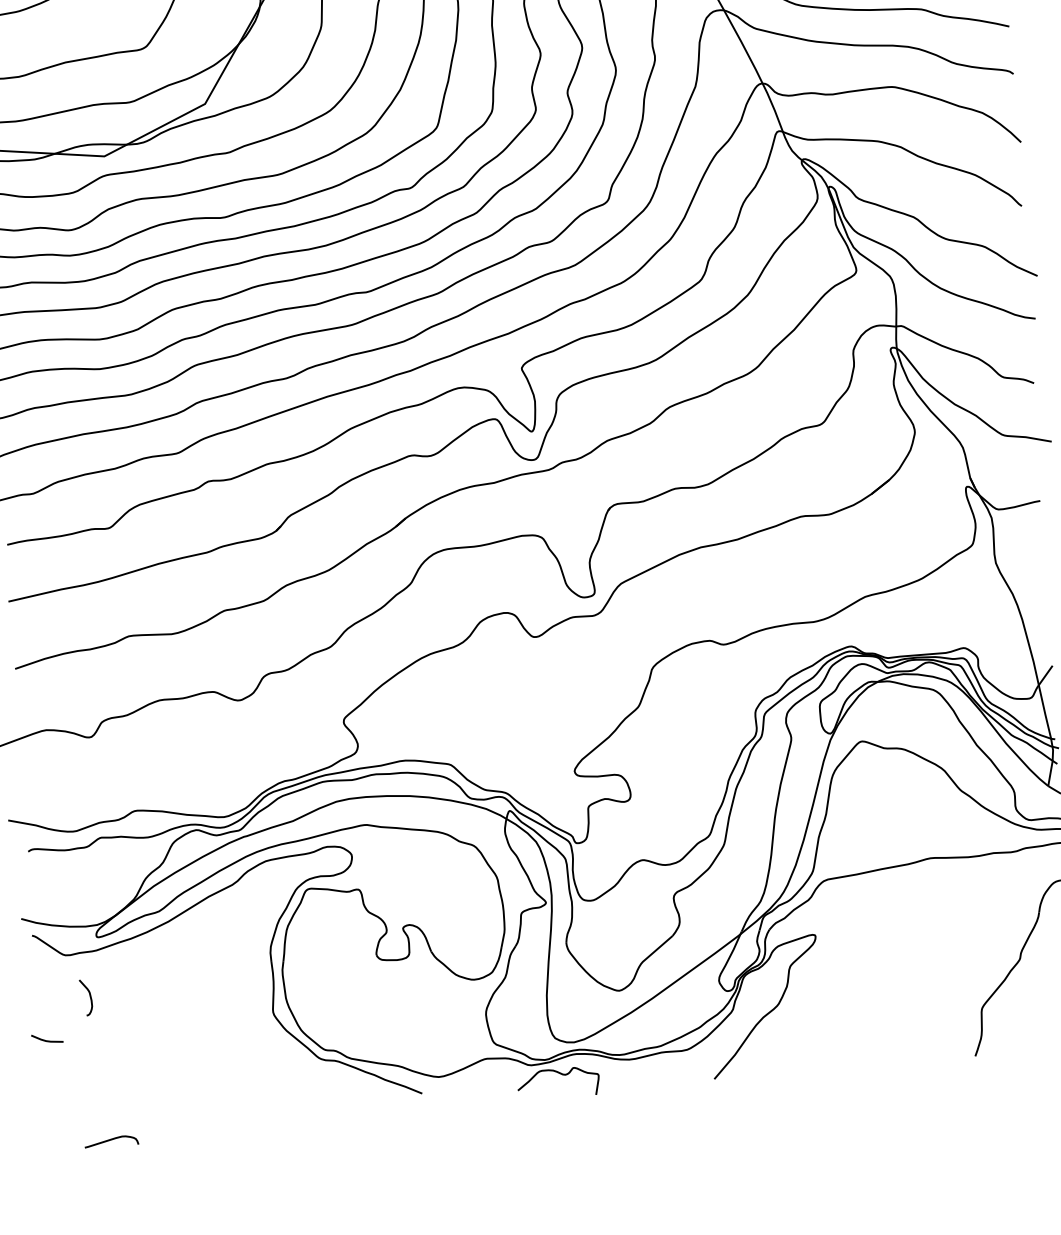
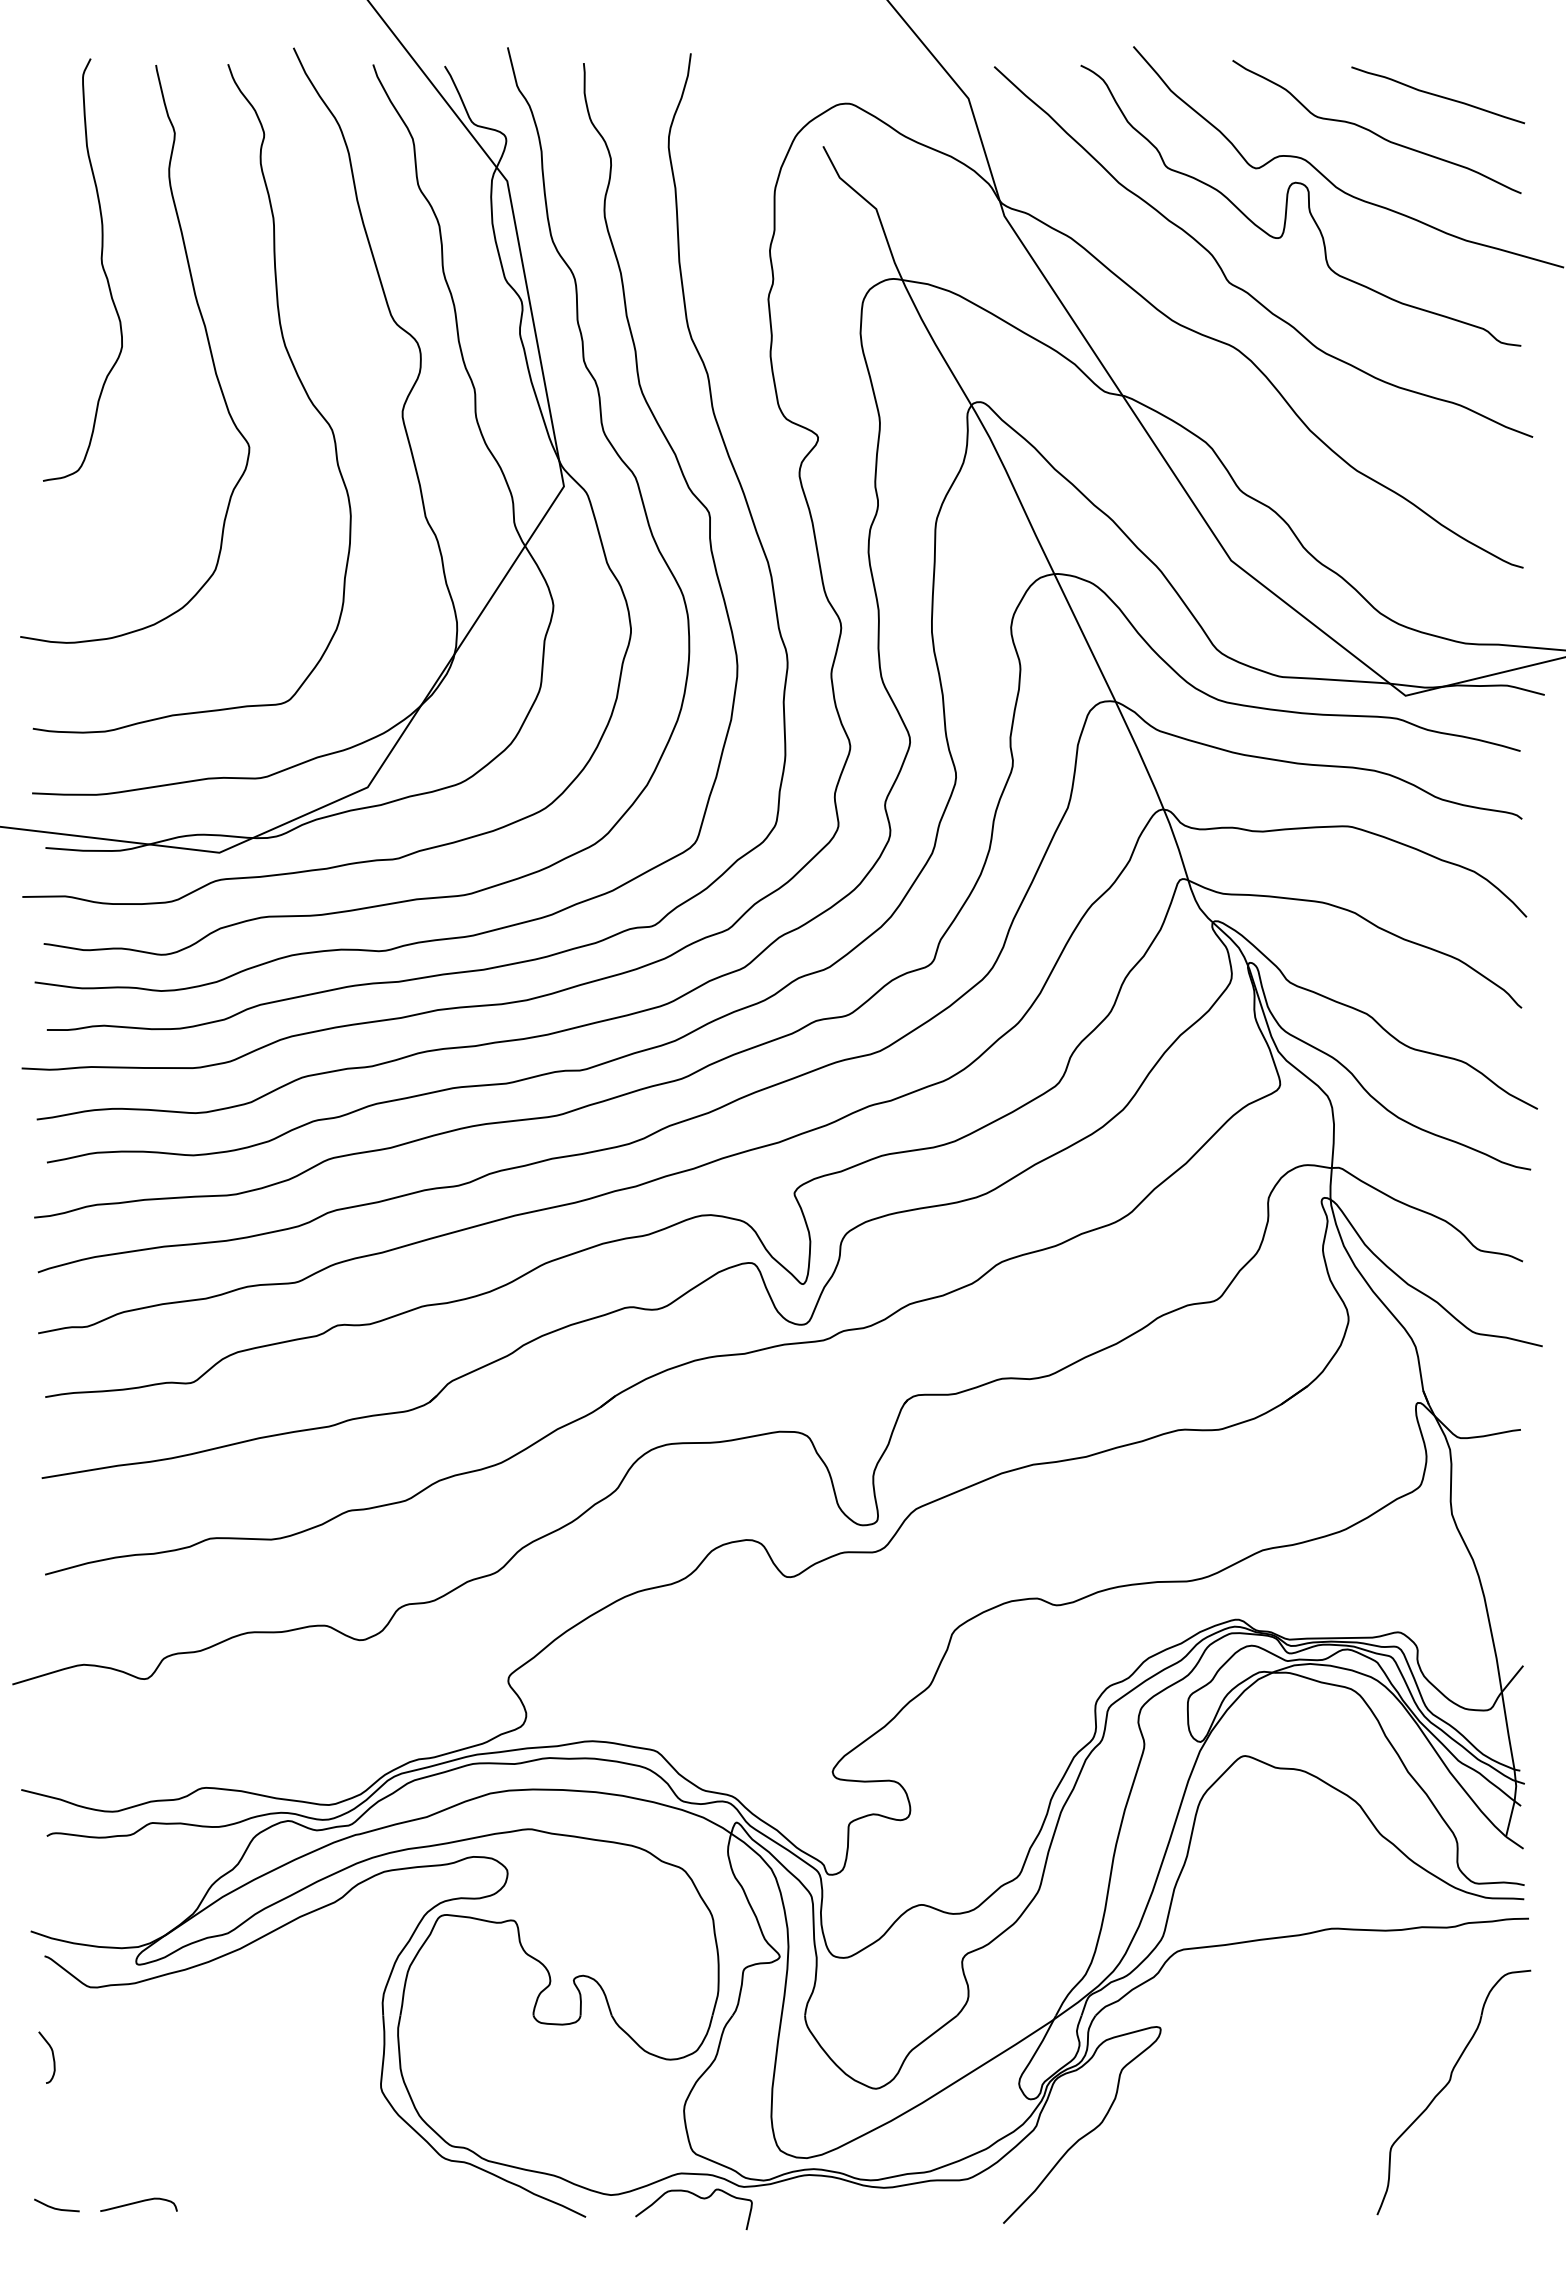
curve: (90, 997) -> (52, 2057), moved
line: (46, 1040) -> (55, 2207), moved
curve: (561, 1074) -> (699, 2198), moved
curve: (110, 1140) -> (137, 2203), moved

